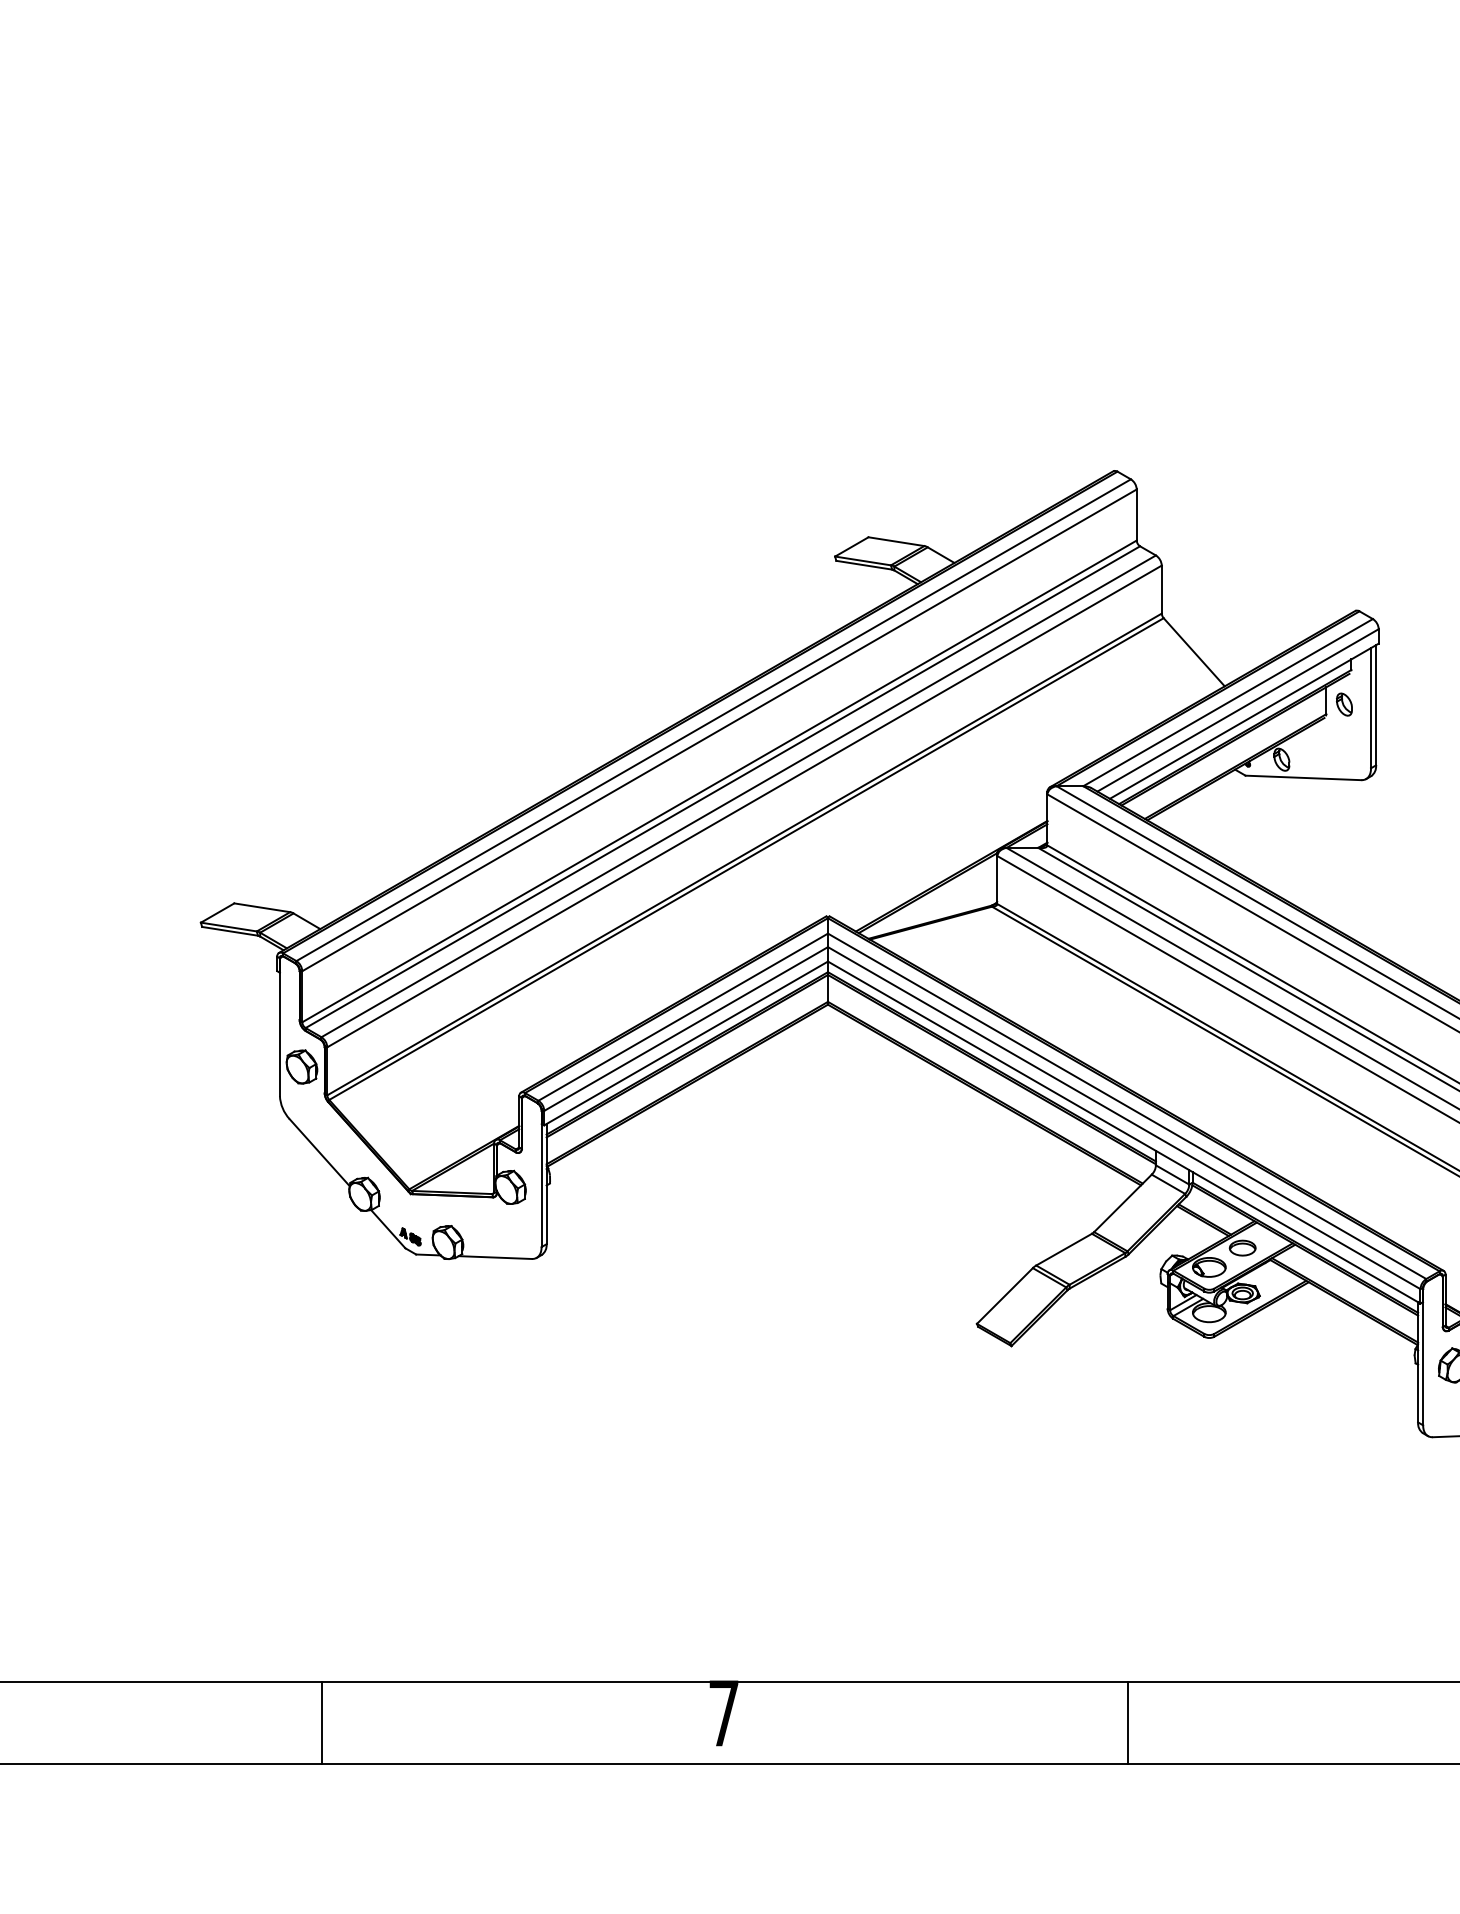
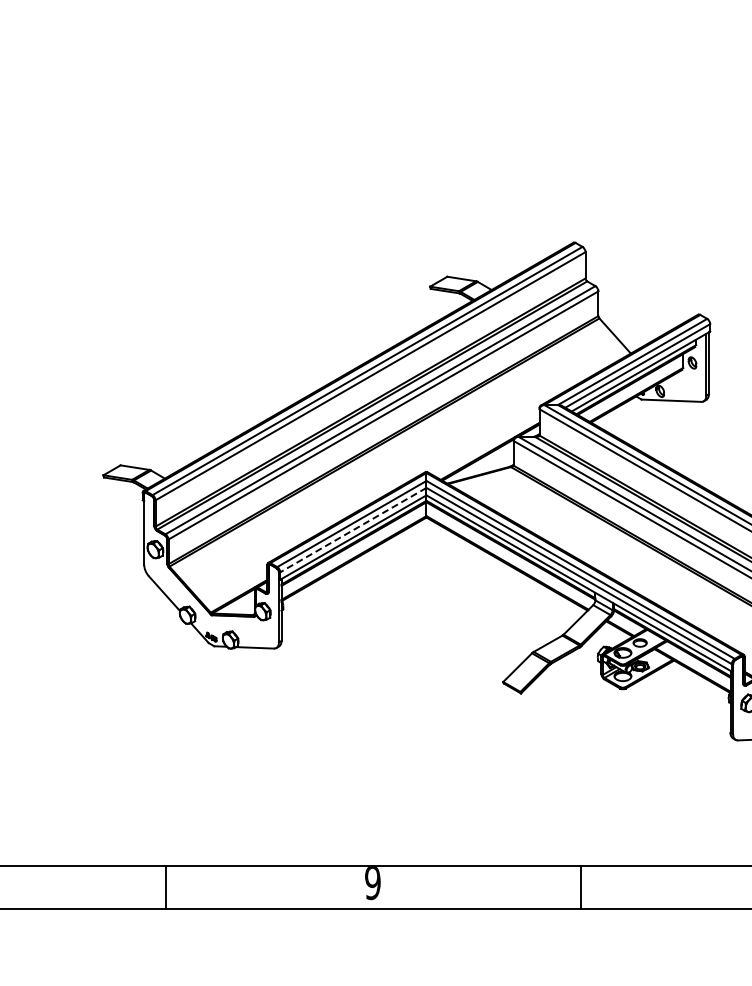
line: (684, 1029) -> (352, 530), solid -> dashed
text: (723, 1714) -> (372, 883), 7 -> 9

